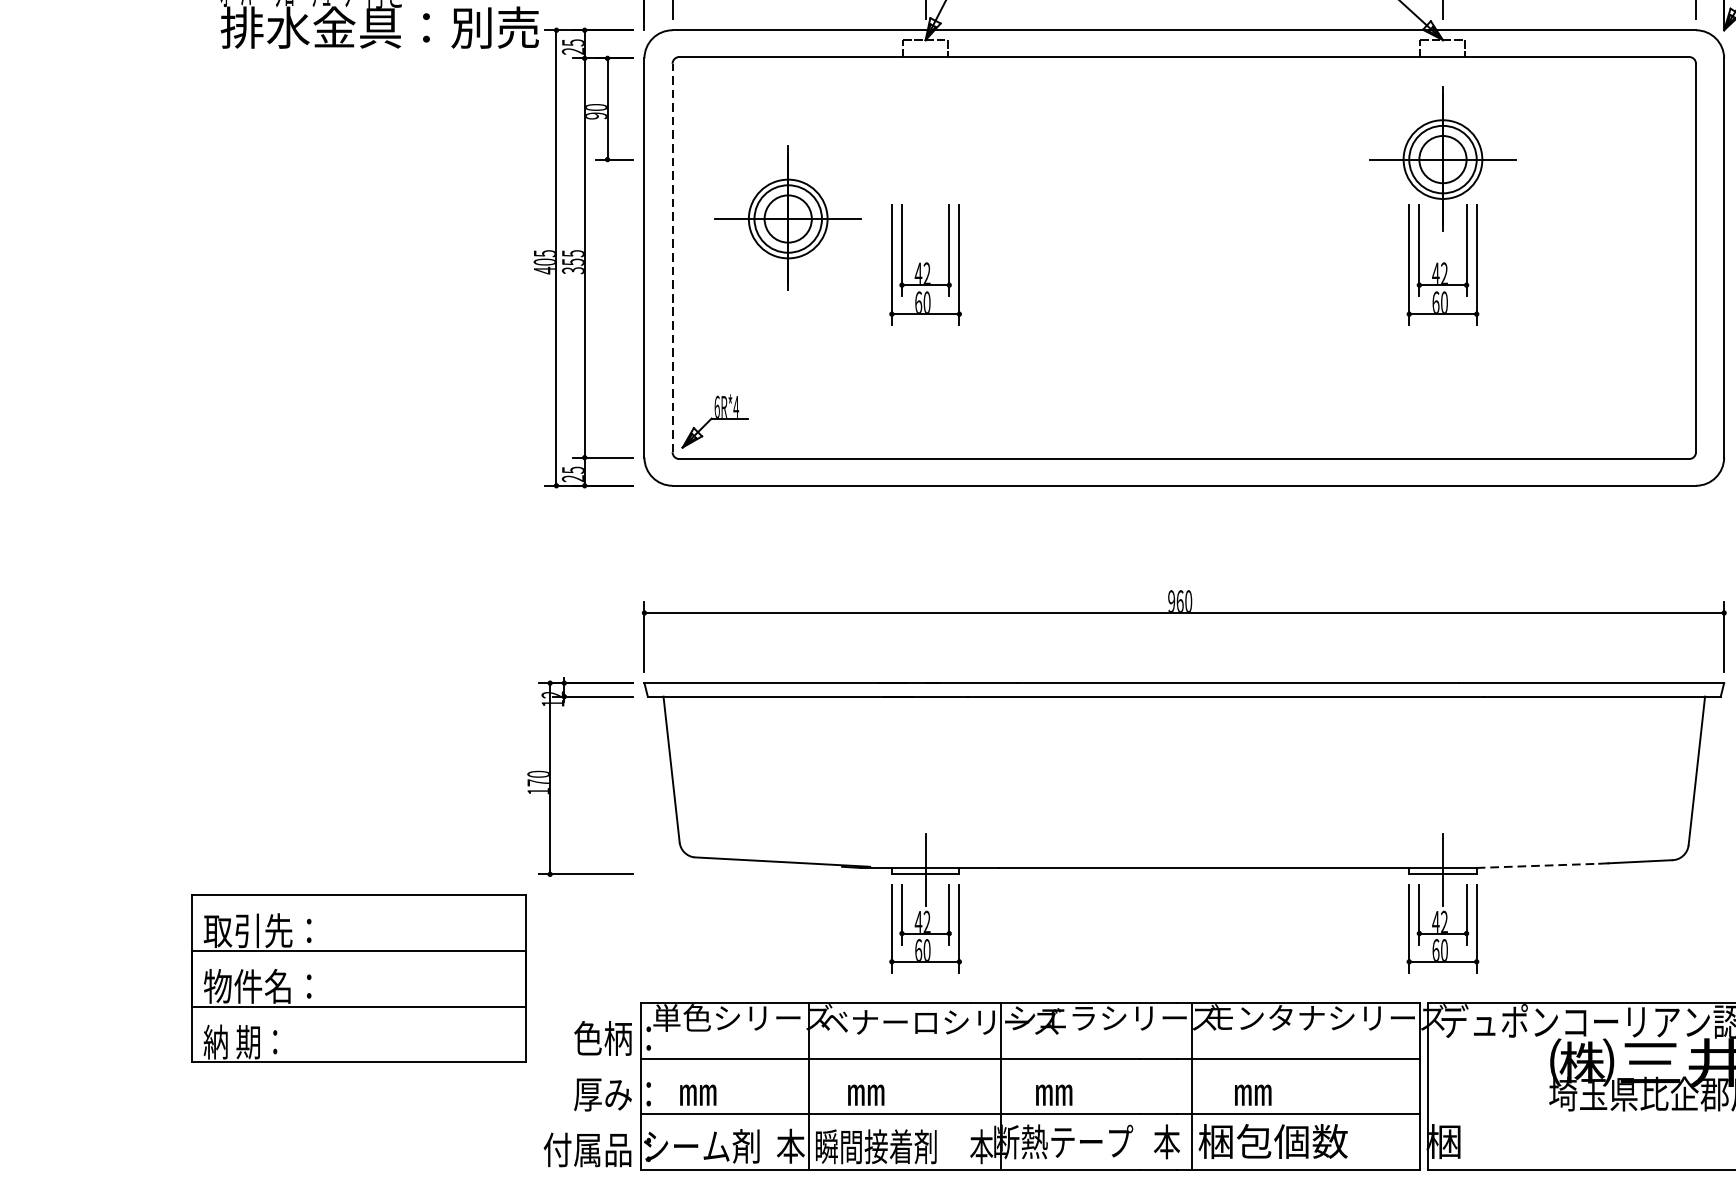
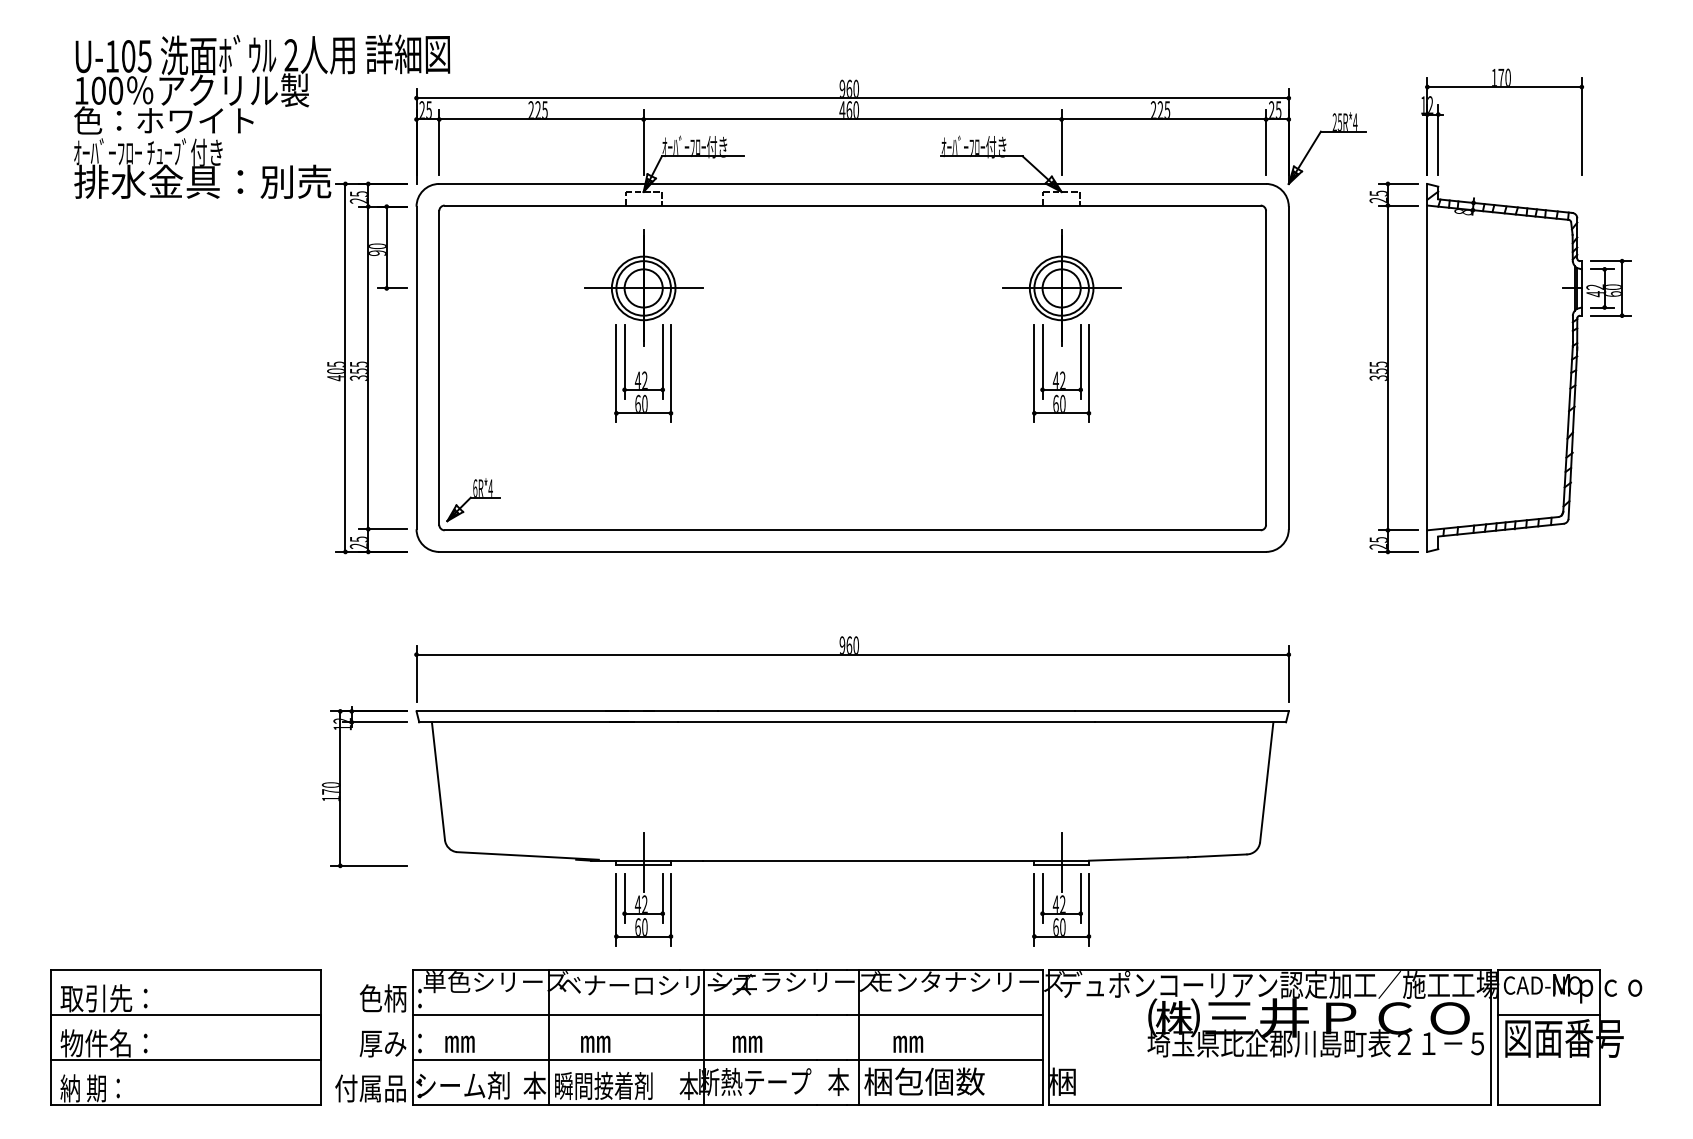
part: (787, 217) -> (643, 287), moved
line: (672, 257) -> (439, 367), dashed -> solid
line: (1538, 866) -> (1138, 859), dashed -> solid
part: (358, 979) -> (185, 1037), moved

